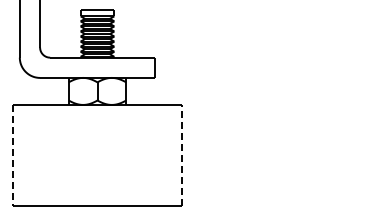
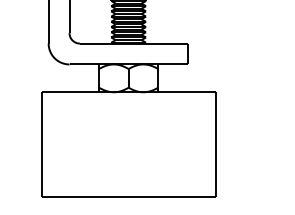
line: (13, 155) -> (42, 144), dashed -> solid
line: (181, 155) -> (215, 144), dashed -> solid

